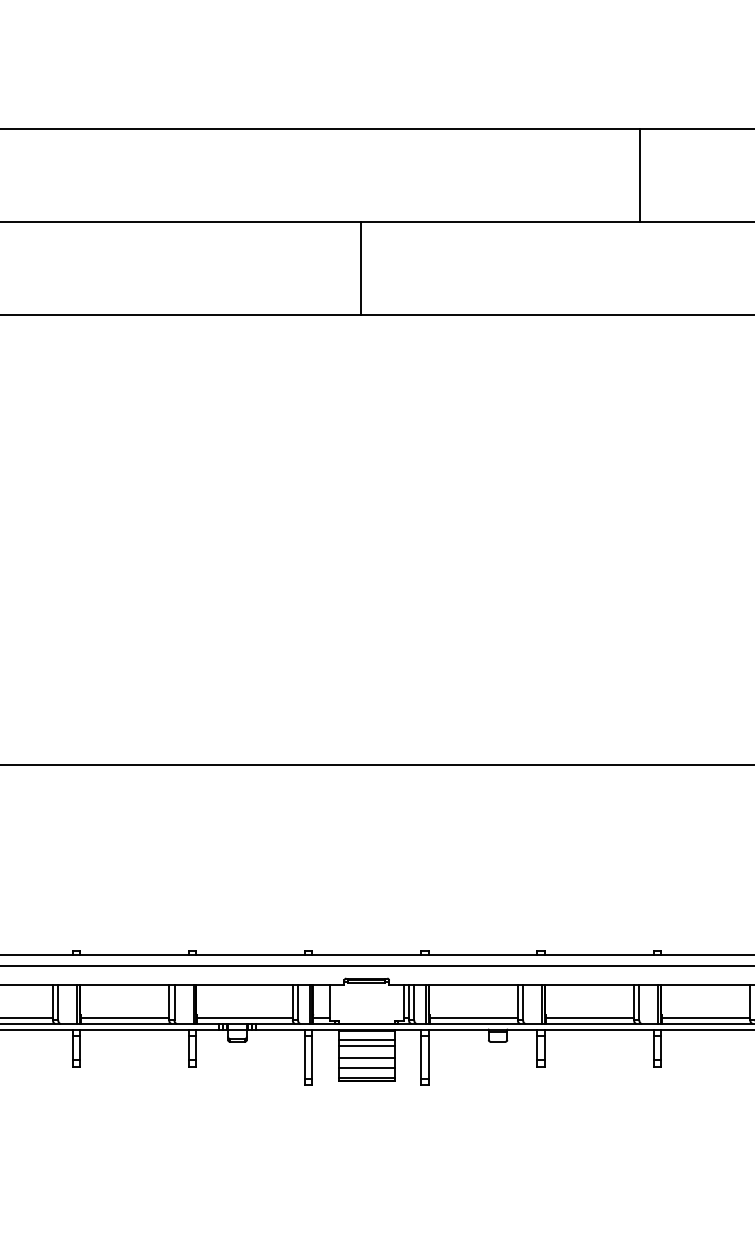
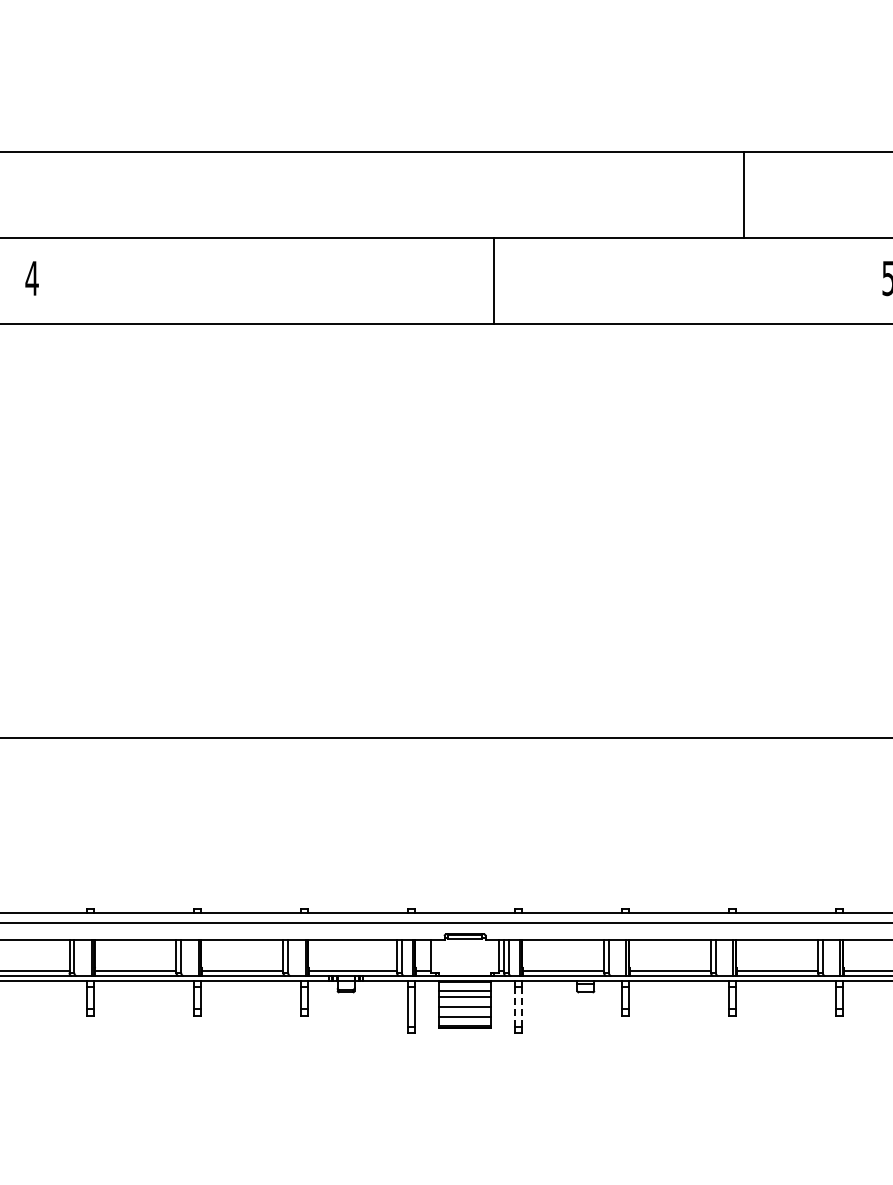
line: (640, 174) -> (743, 194), moved
line: (360, 267) -> (493, 280), moved
line: (421, 1057) -> (515, 1006), solid -> dashed
line: (429, 1057) -> (522, 1006), solid -> dashed

